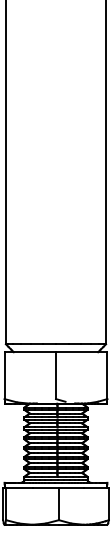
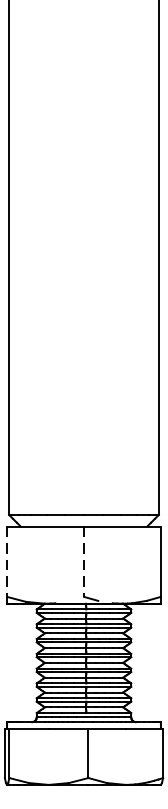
line: (4, 376) -> (6, 563), solid -> dashed
line: (55, 376) -> (83, 563), solid -> dashed

